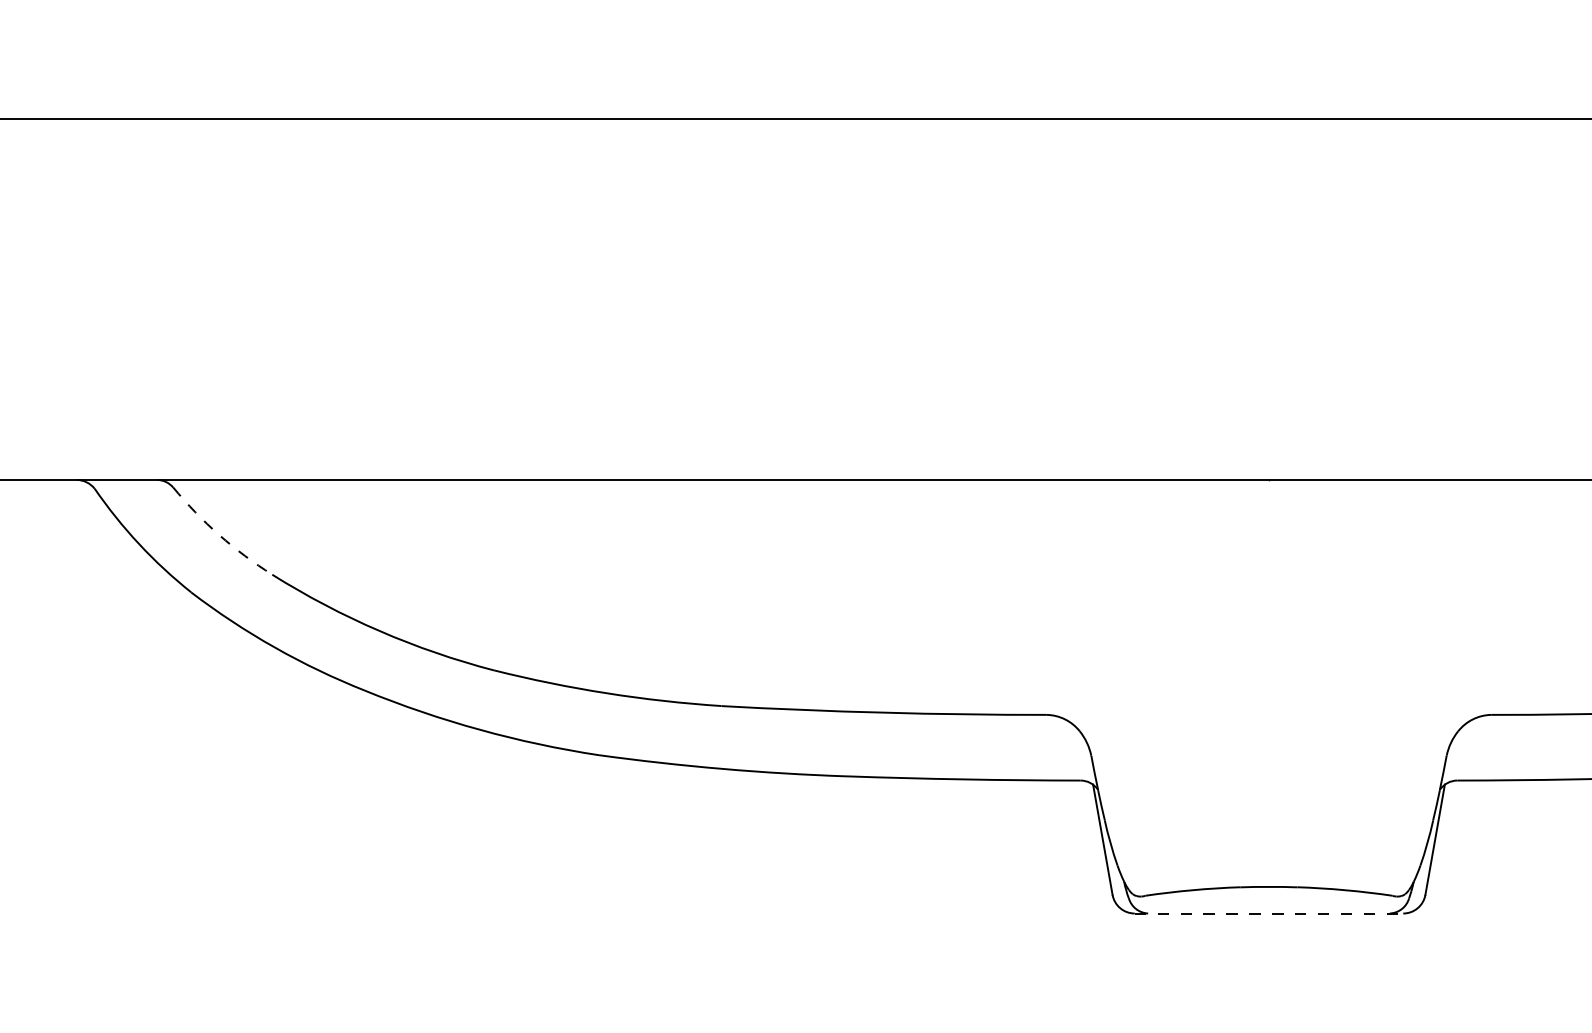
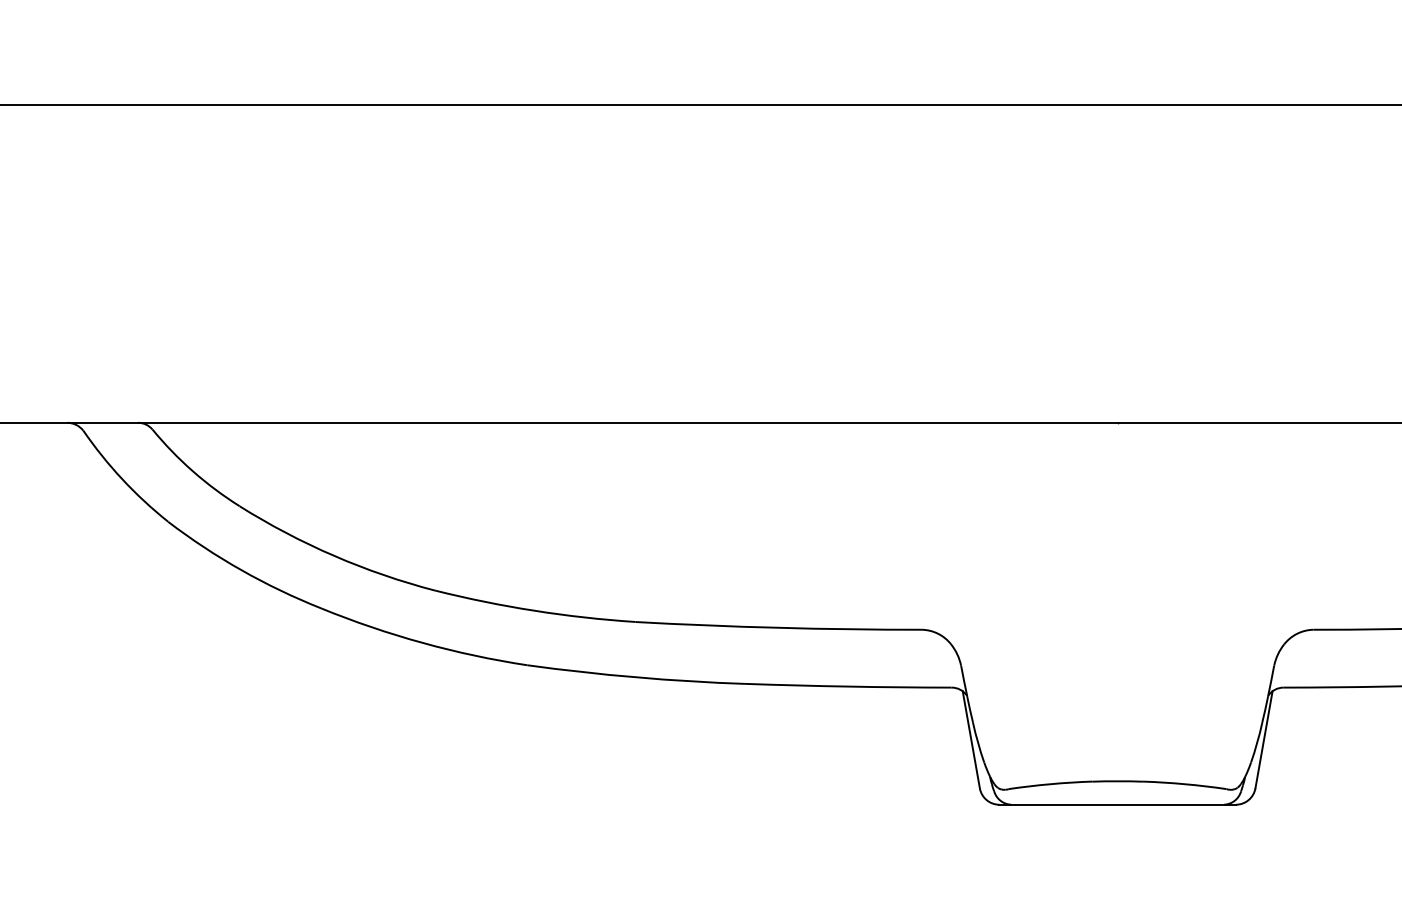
arc: (219, 535) -> (193, 471), dashed -> solid
line: (1269, 913) -> (1118, 804), dashed -> solid

